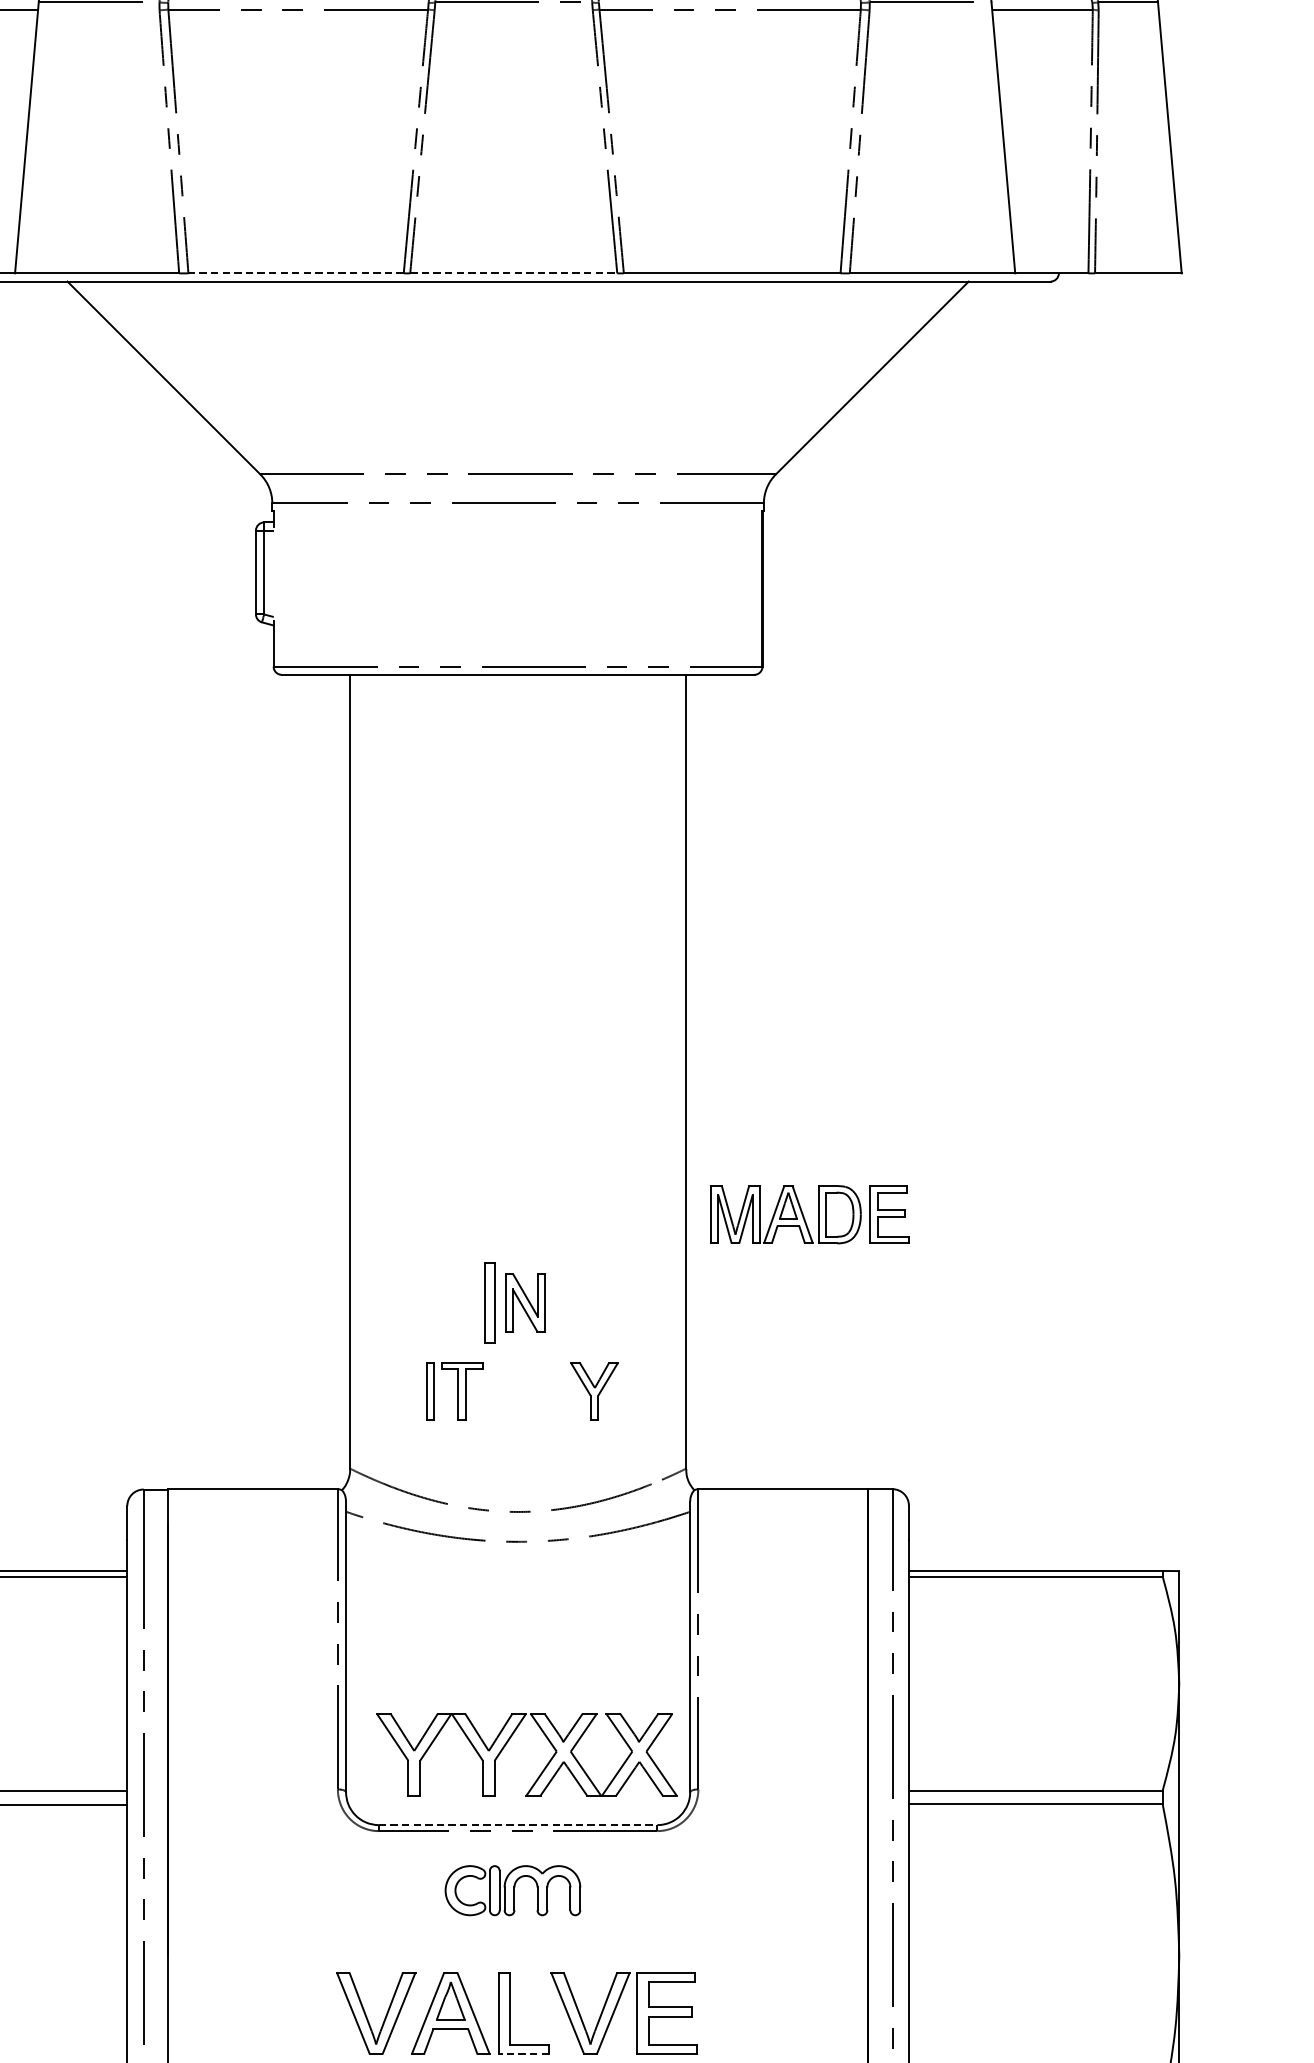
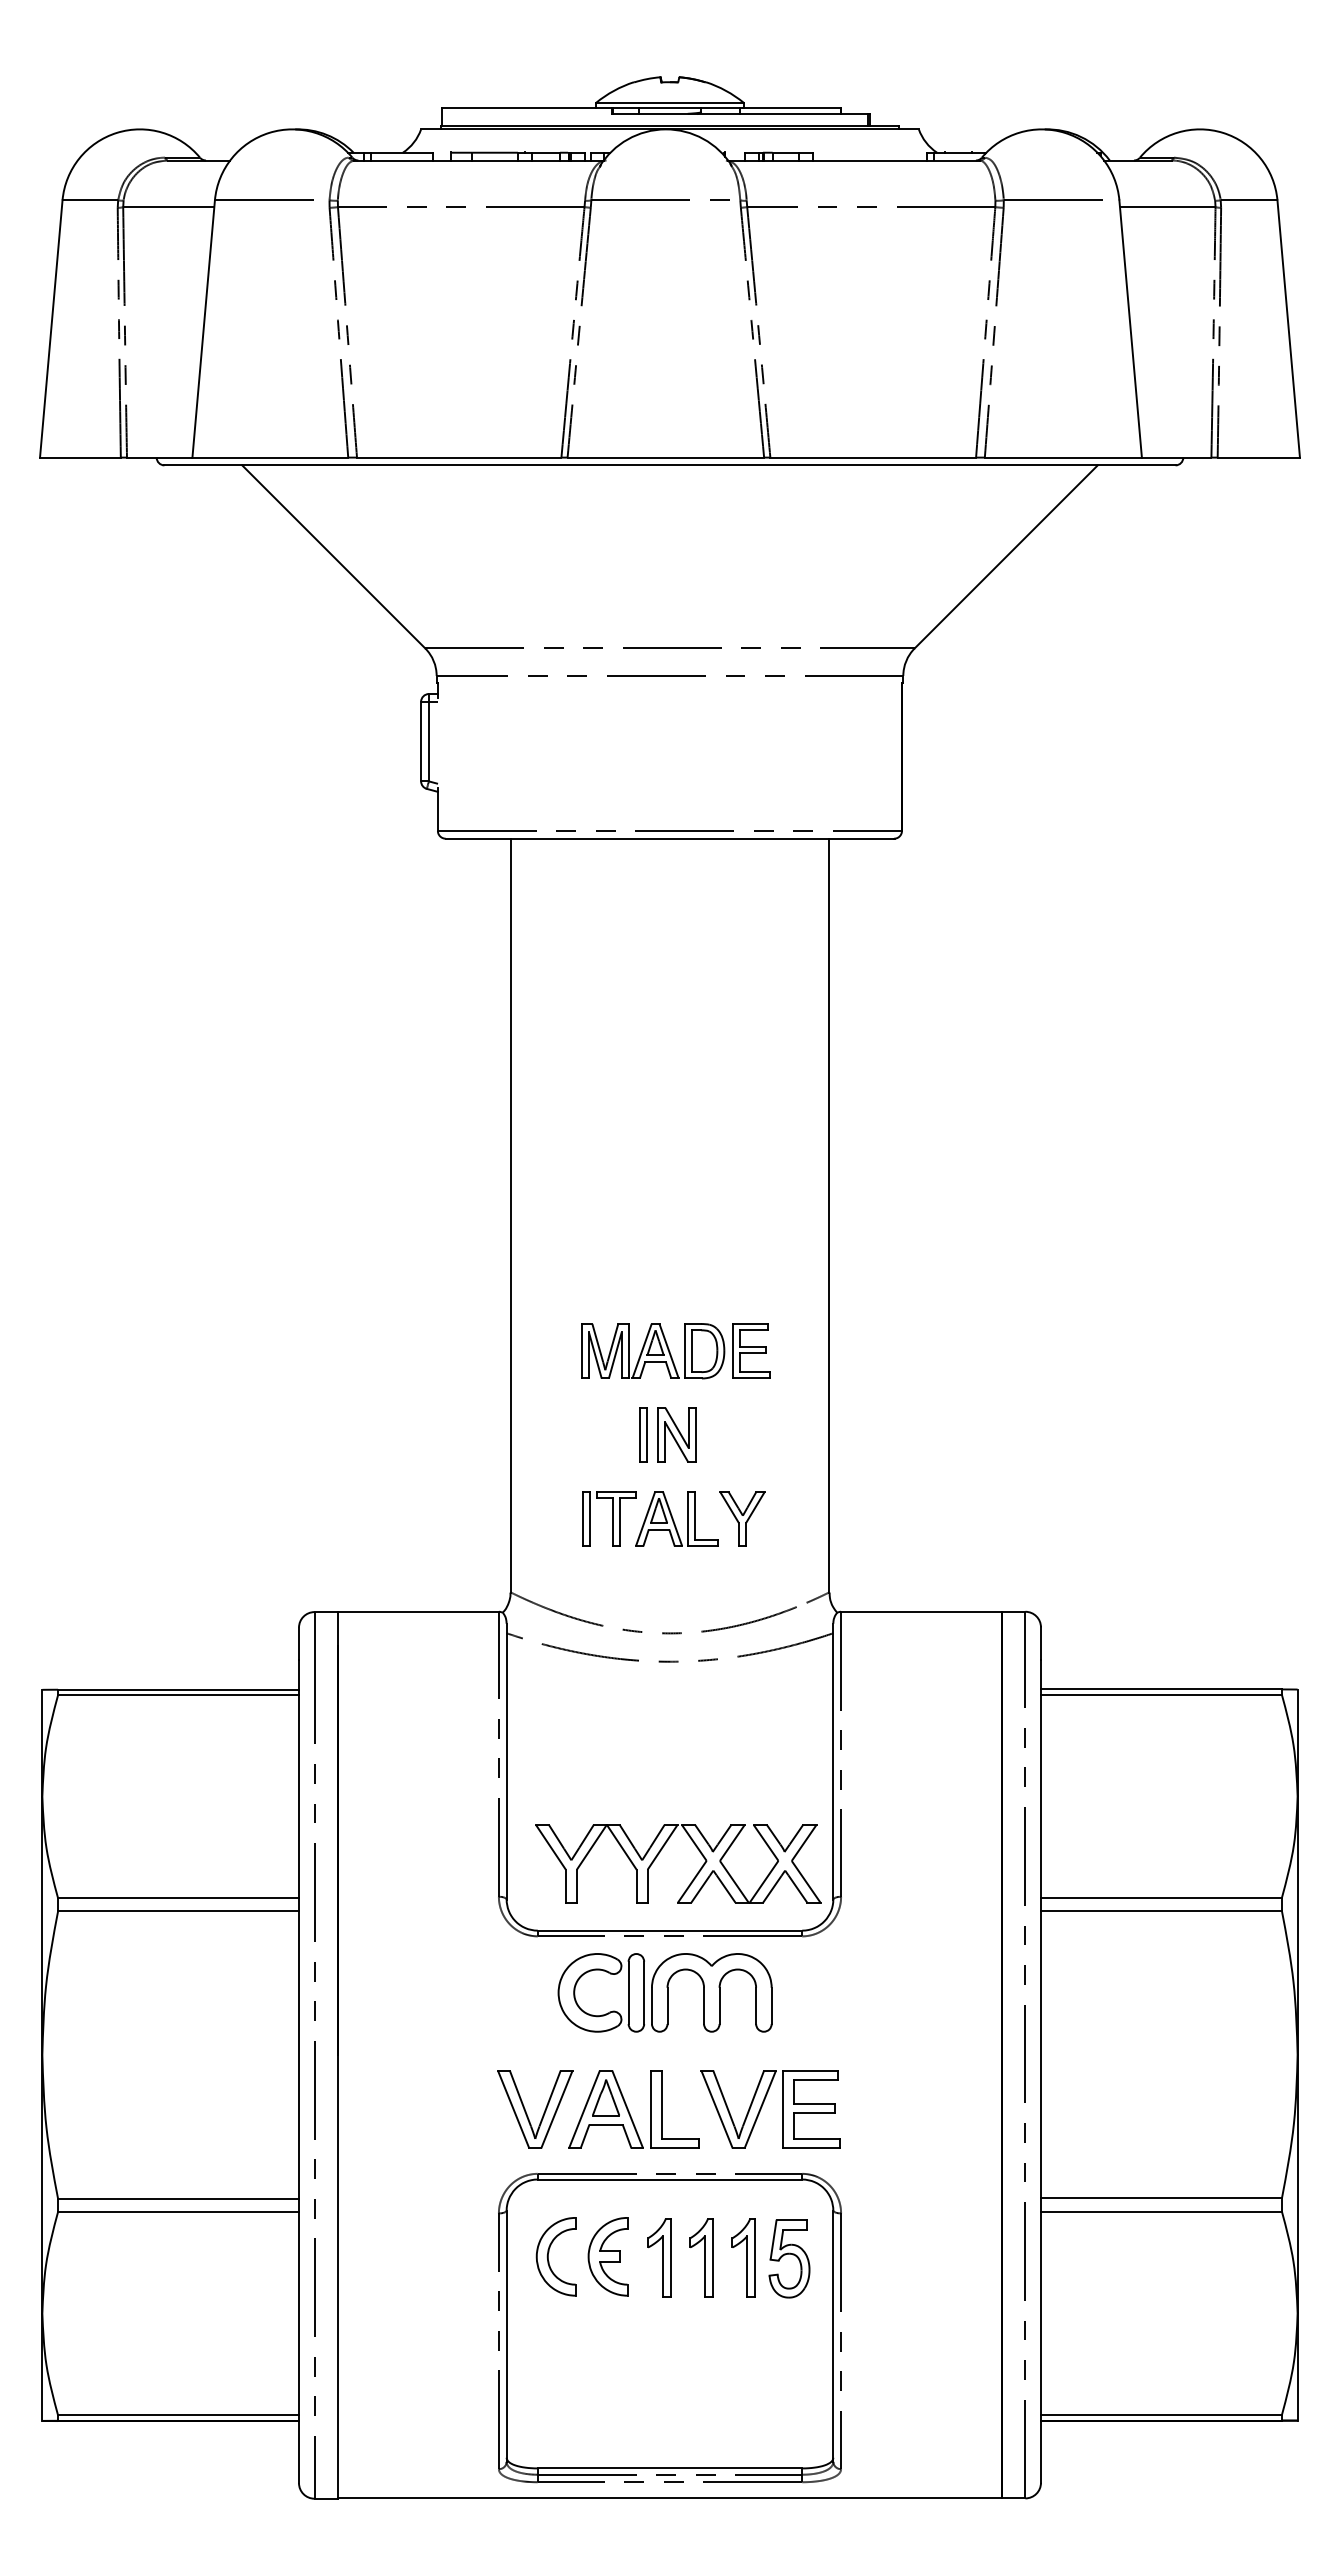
line: (295, 273) -> (458, 457), dashed -> solid
line: (514, 273) -> (666, 457), dashed -> solid
part: (809, 1215) -> (675, 1351), moved
part: (490, 1302) -> (643, 1434), size x0.71
part: (524, 1390) -> (676, 1518), added
line: (518, 1824) -> (670, 1930), dashed -> solid
part: (512, 1890) -> (664, 1992), size x1.67
line: (523, 2054) -> (675, 2148), dashed -> solid

